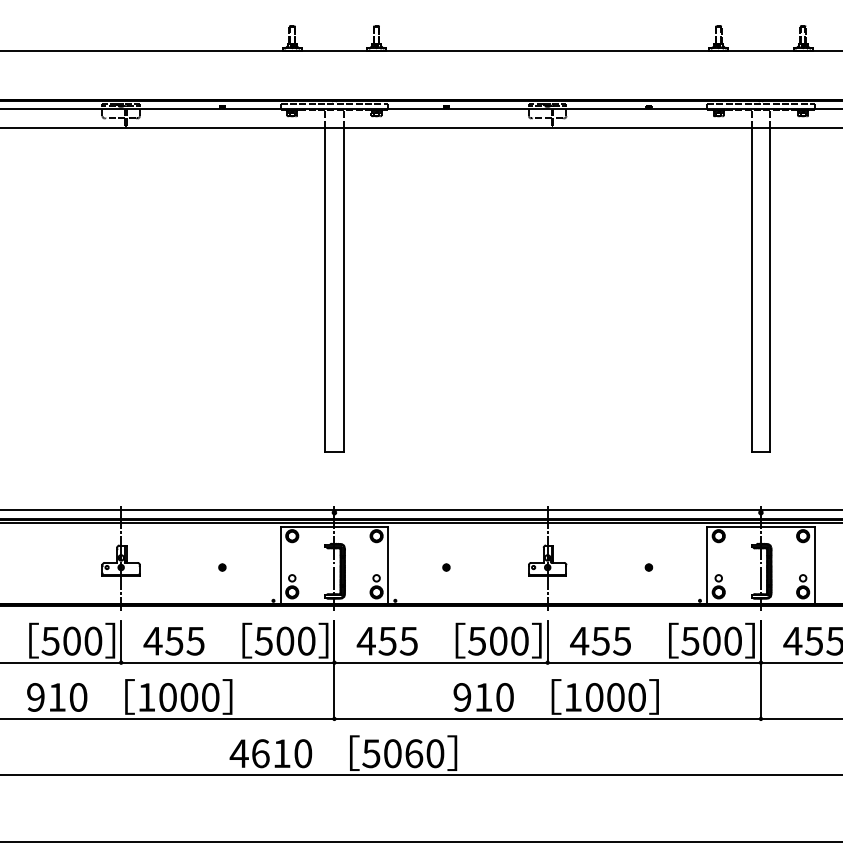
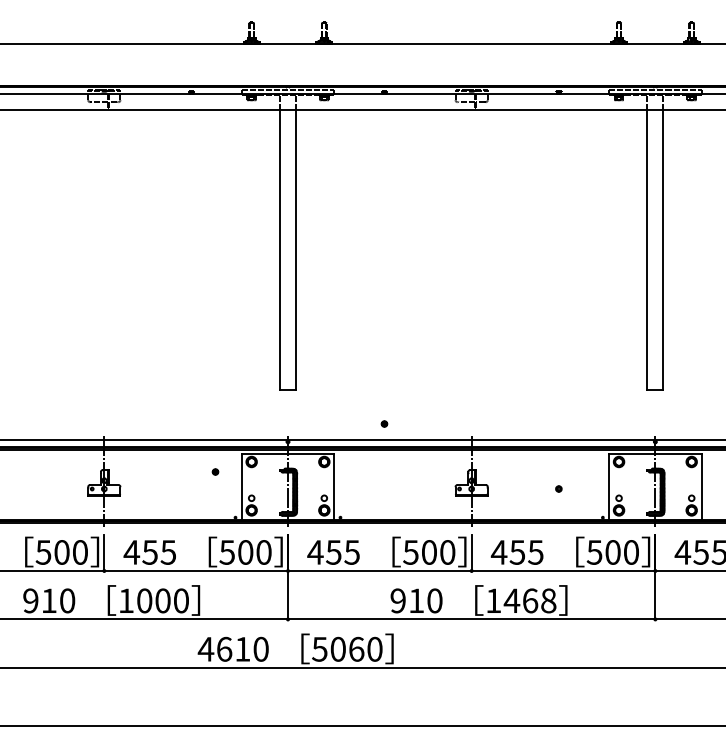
part: (222, 566) -> (215, 471), moved
part: (446, 566) -> (384, 423), moved
text: (614, 696) -> (529, 600), 1000 -> 1468

